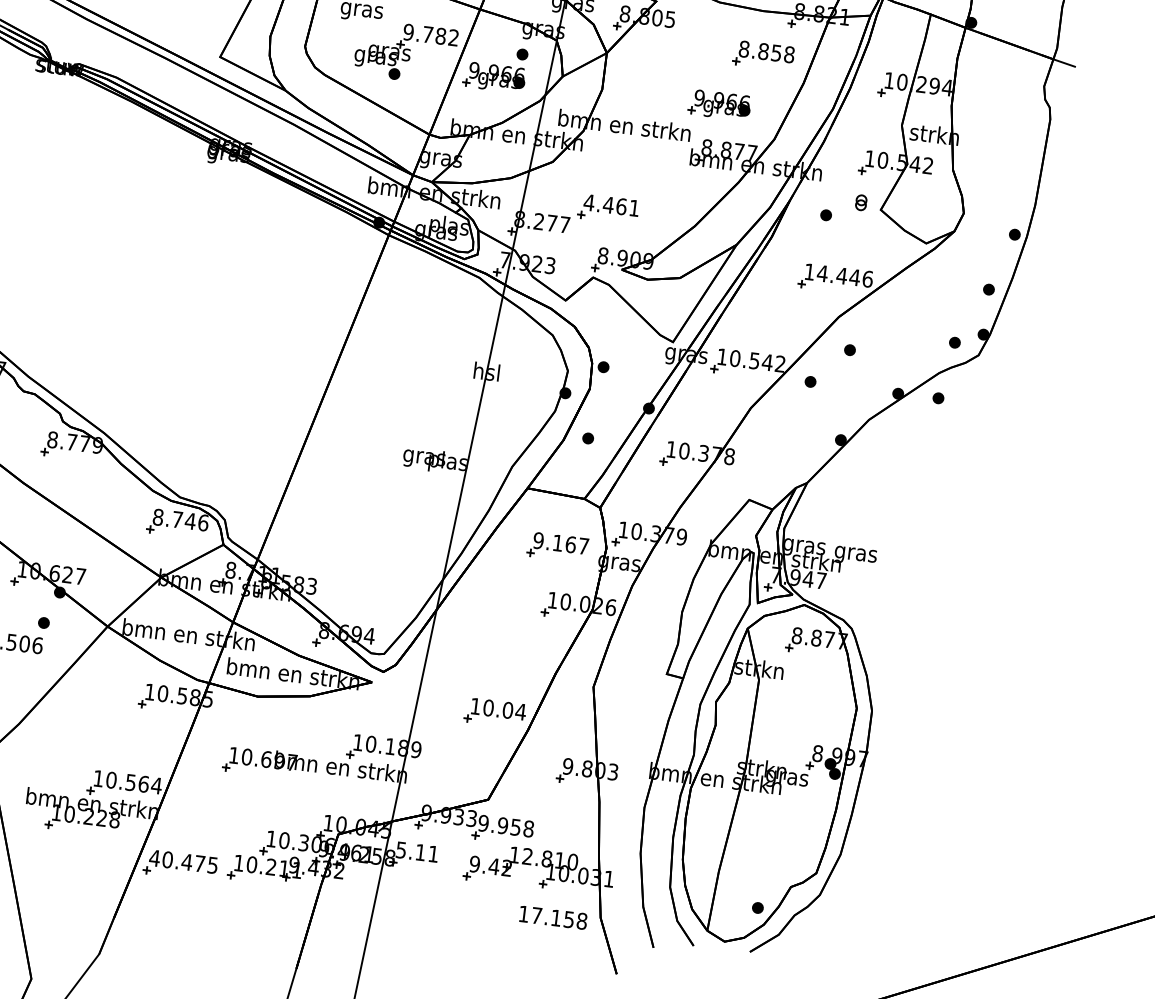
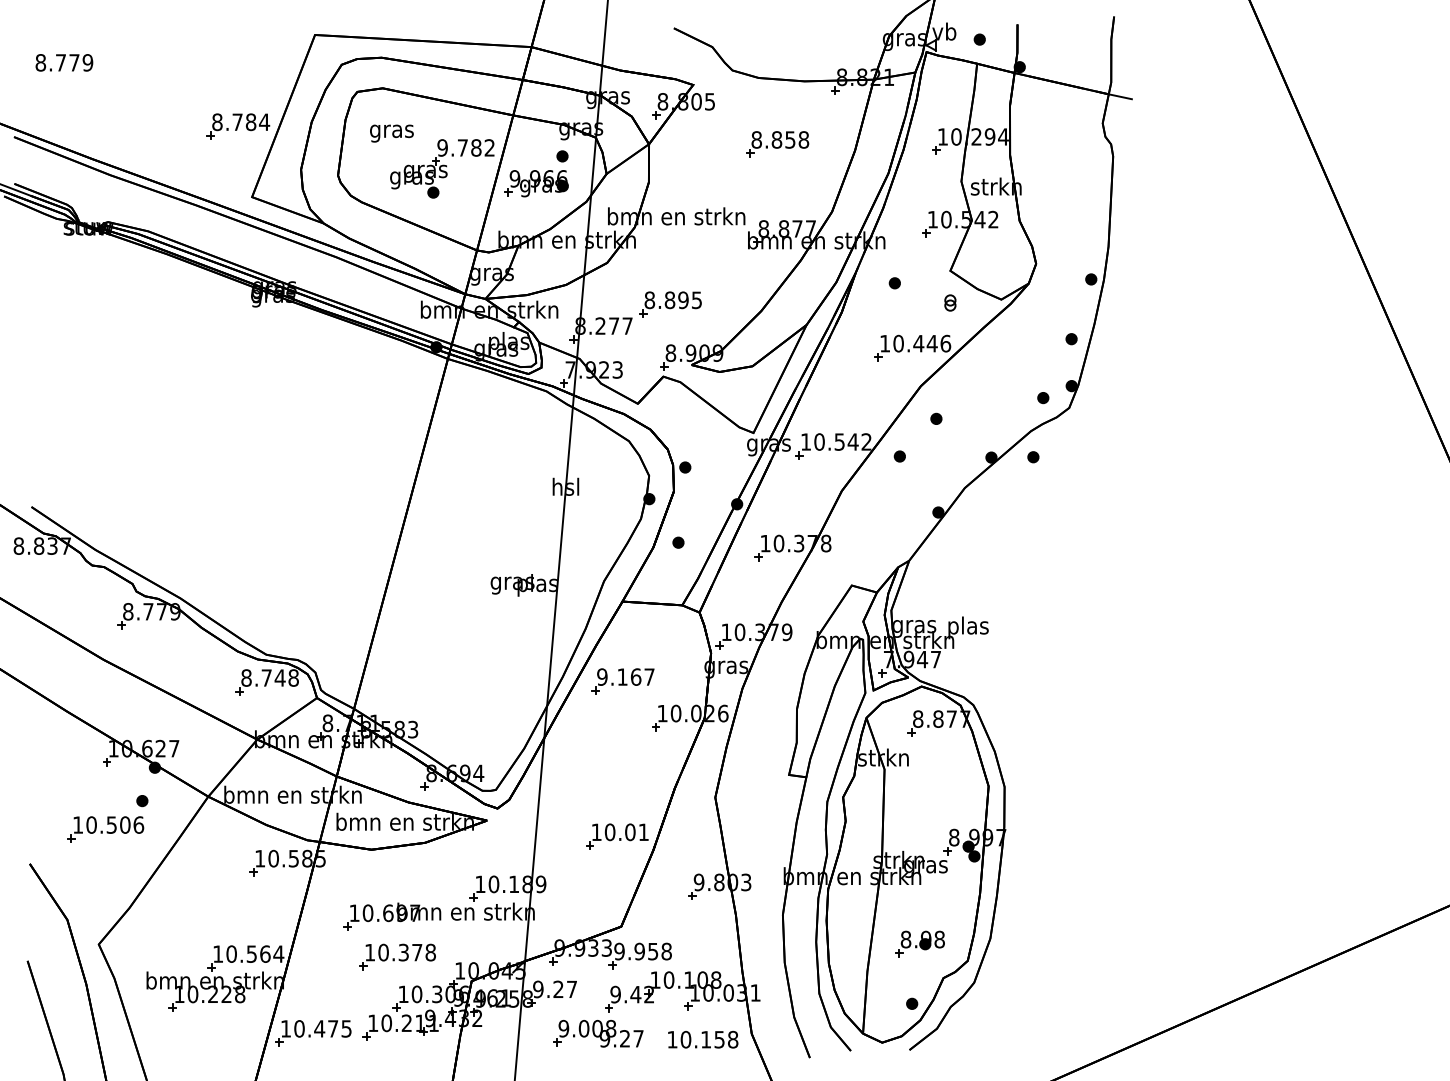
part: (763, 56) -> (777, 144), moved
part: (719, 105) -> (771, 183), removed
part: (861, 202) -> (950, 302), moved
text: (610, 205) -> (672, 300), 4.461 -> 8.895
text: (822, 273) -> (898, 343), 14.446 -> 10.446
text: (203, 522) -> (293, 677), 8.746 -> 8.748
part: (557, 547) -> (622, 681), moved
text: (856, 553) -> (968, 627), gras -> plas
text: (520, 711) -> (643, 831), 10.04 -> 10.01
part: (270, 802) -> (397, 956), added
text: (416, 851) -> (554, 988), 5.11 -> 9.27
part: (772, 851) -> (919, 943), added
text: (154, 857) -> (285, 1028), 40.475 -> 10.475
text: (550, 858) -> (692, 979), 12.810 -> 10.108
part: (453, 899) -> (598, 1033), added
text: (536, 915) -> (685, 1039), 17.158 -> 10.158

